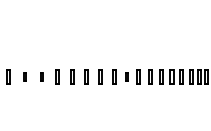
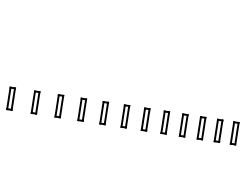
part: (25, 76) -> (35, 101), size x1.67
part: (41, 76) -> (59, 105), size x1.67
part: (126, 76) -> (183, 124), size x1.67

